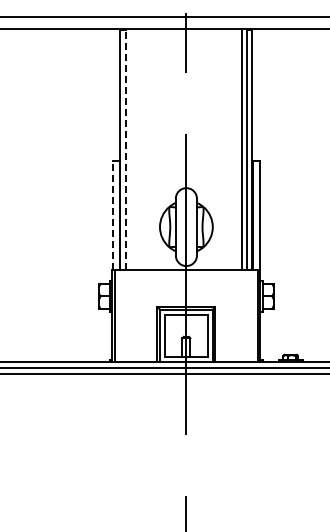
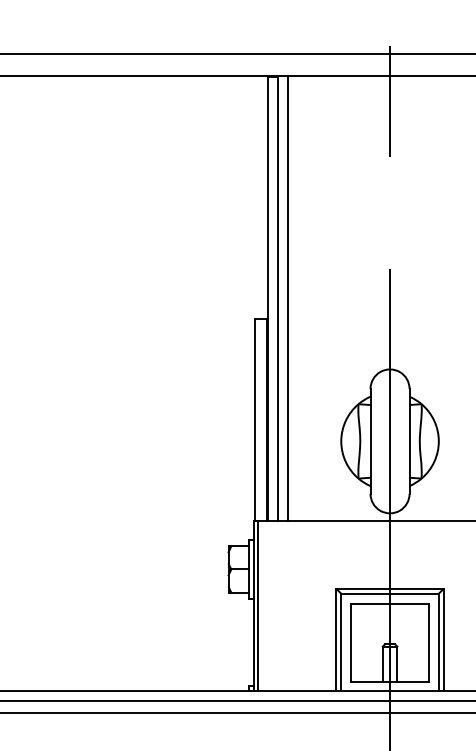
line: (125, 149) -> (277, 298), dashed -> solid
line: (130, 149) -> (286, 298), added
line: (113, 215) -> (255, 419), dashed -> solid

